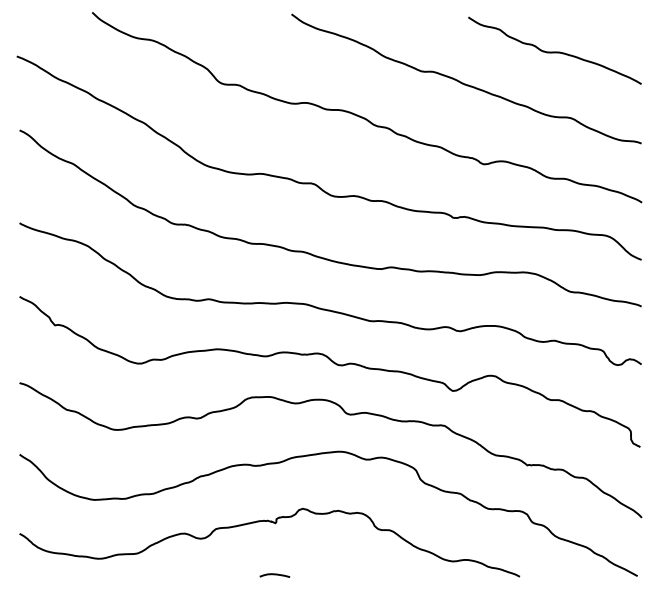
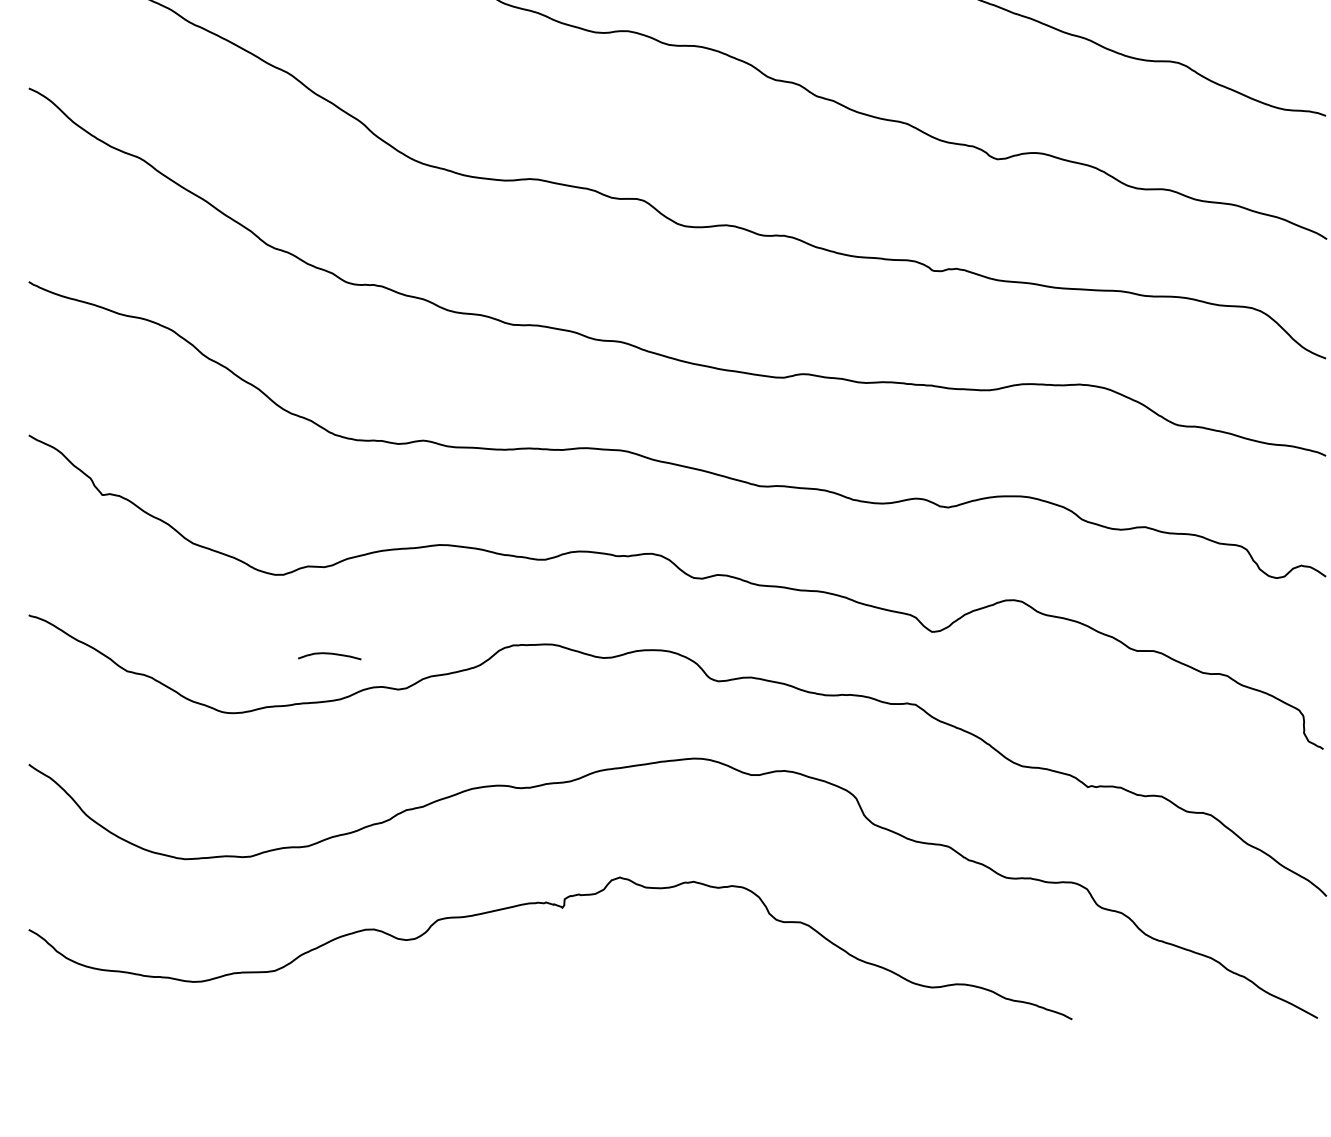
curve: (274, 575) -> (328, 655), moved

